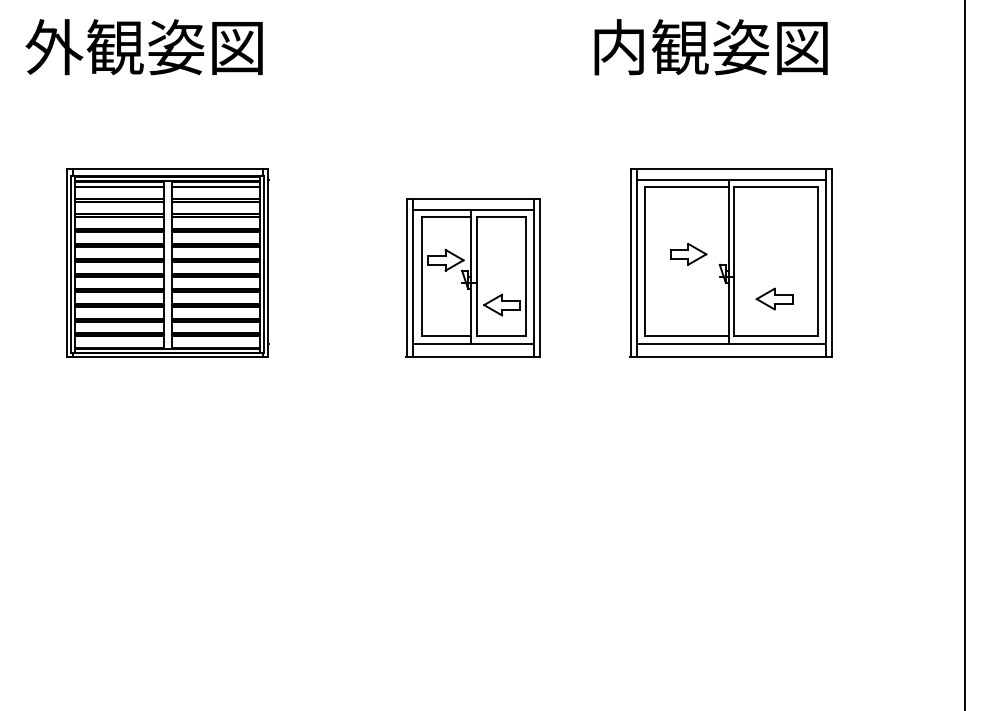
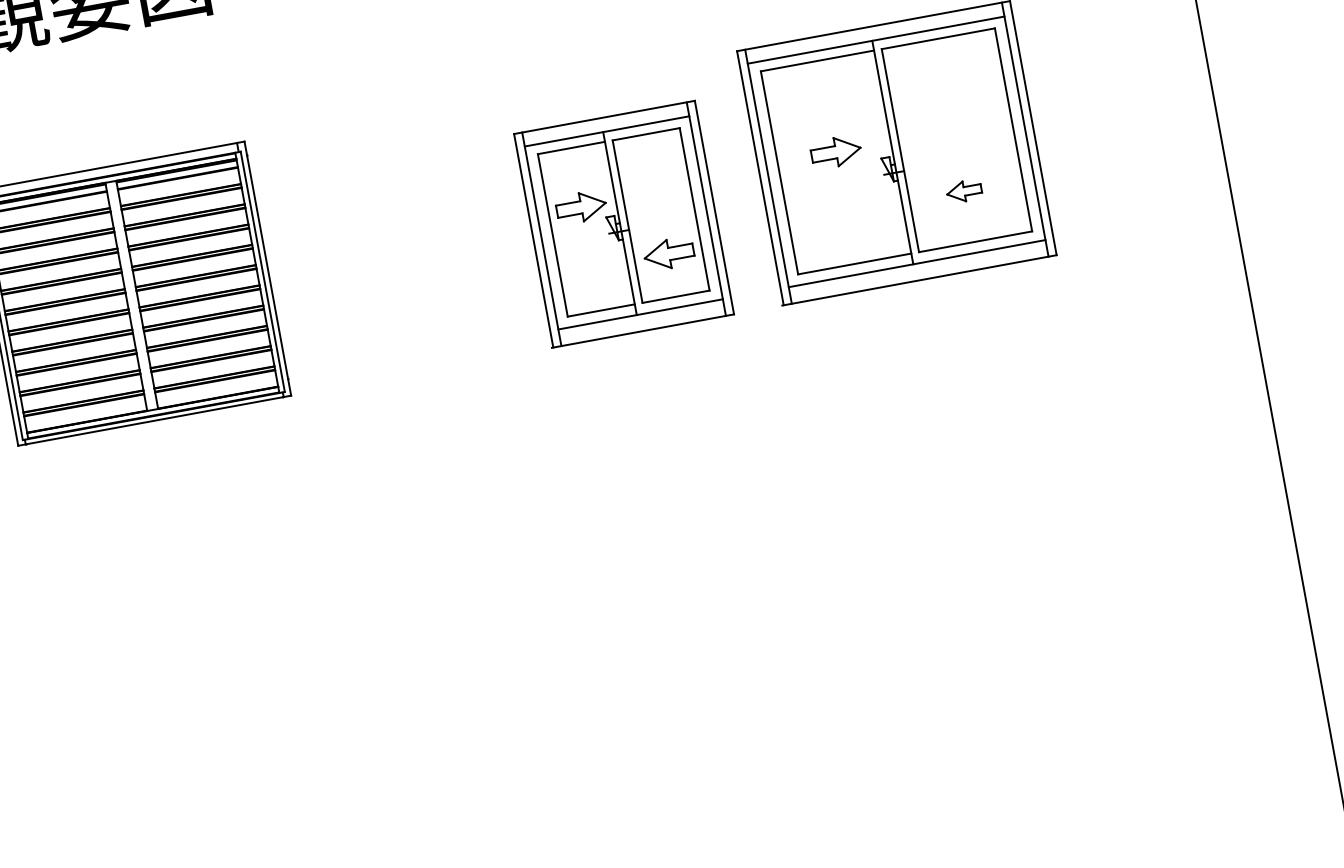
part: (472, 277) -> (622, 223), moved
part: (774, 298) -> (964, 190), size x0.7

